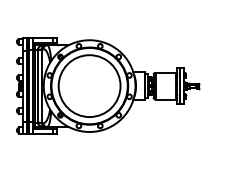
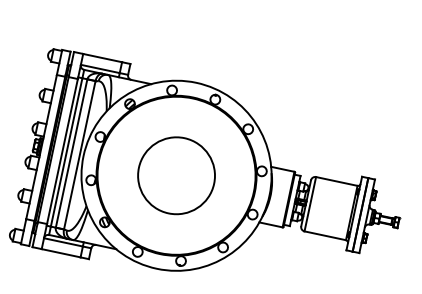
circle: (89, 86) -> (176, 176), size x0.6

